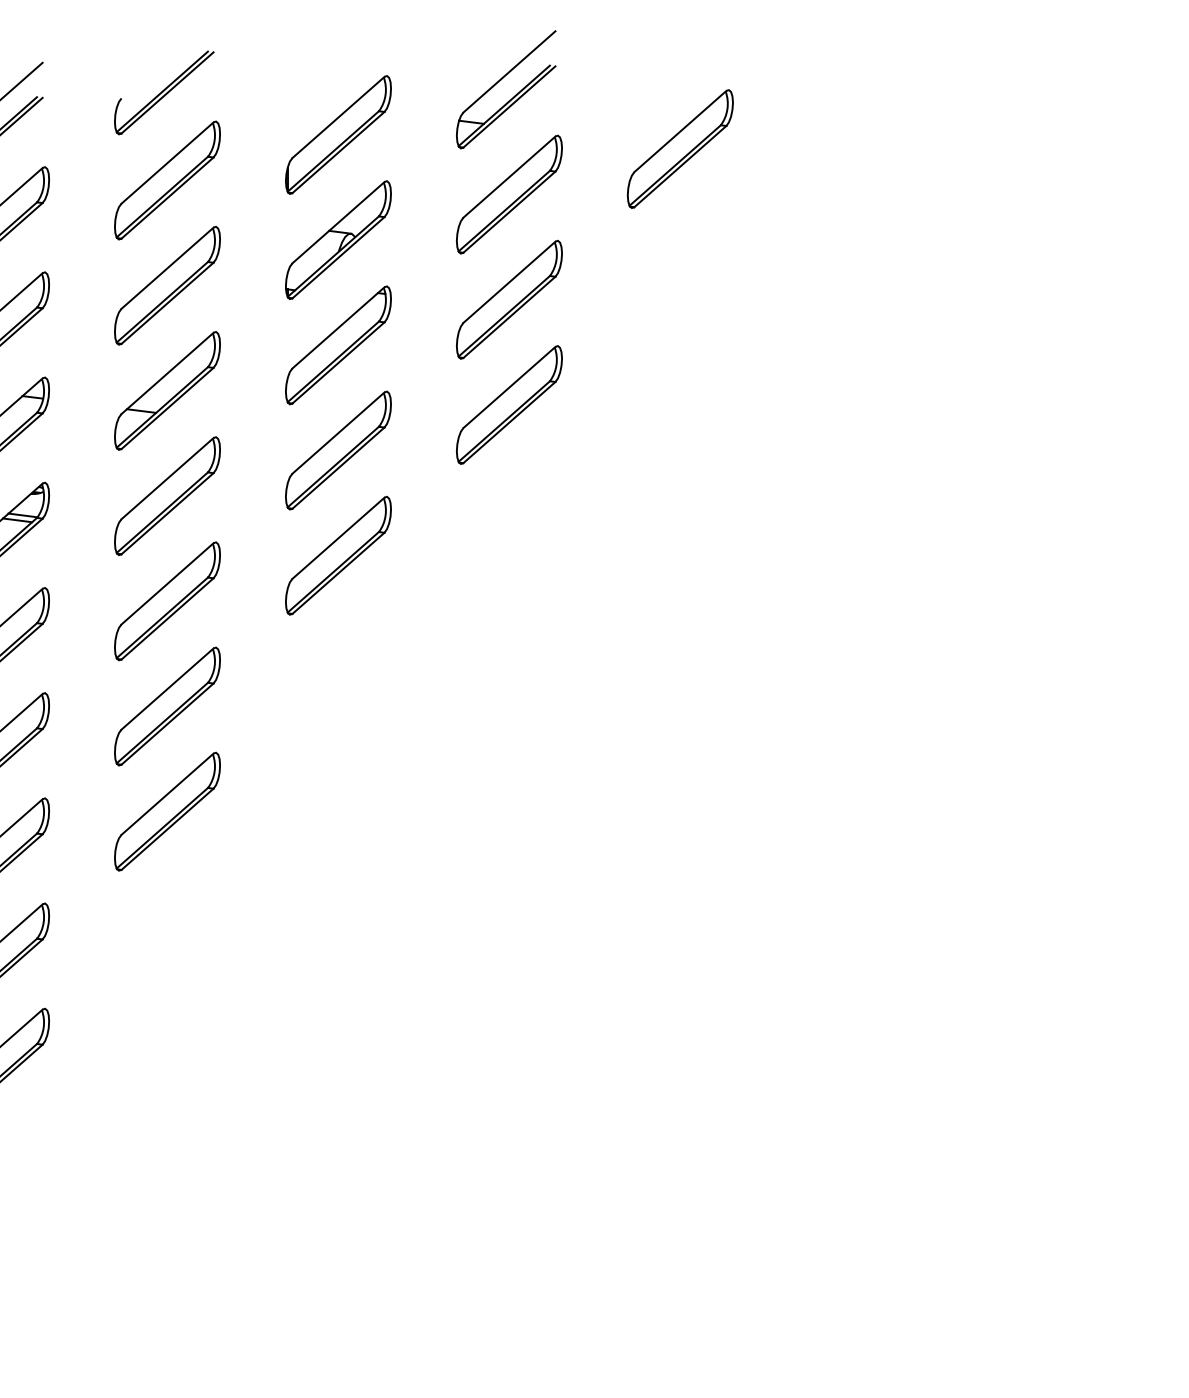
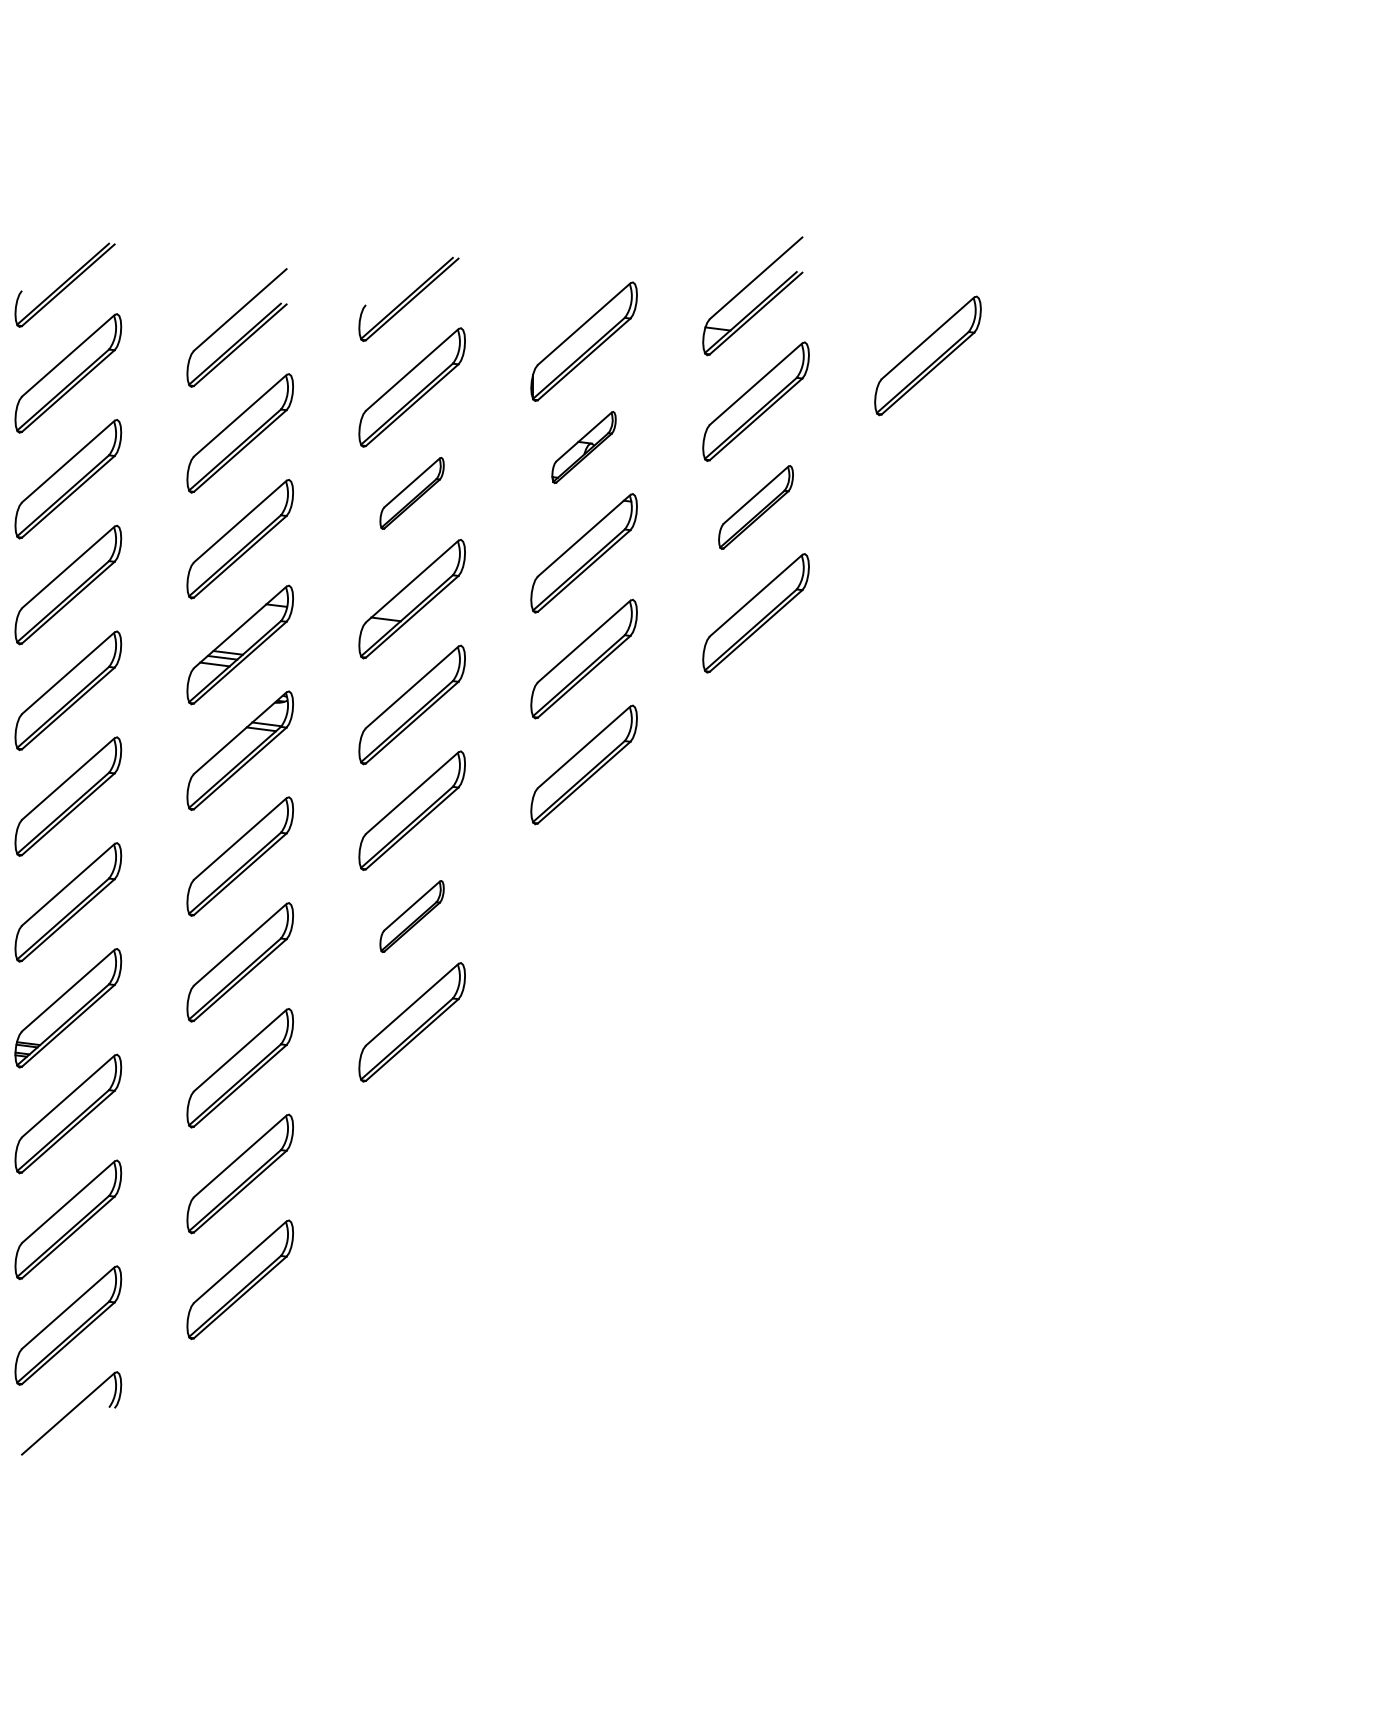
part: (337, 240) -> (583, 447), size x0.6
part: (166, 285) -> (411, 493), size x0.6
part: (508, 299) -> (755, 507), size x0.7
part: (166, 706) -> (411, 916), size x0.6

